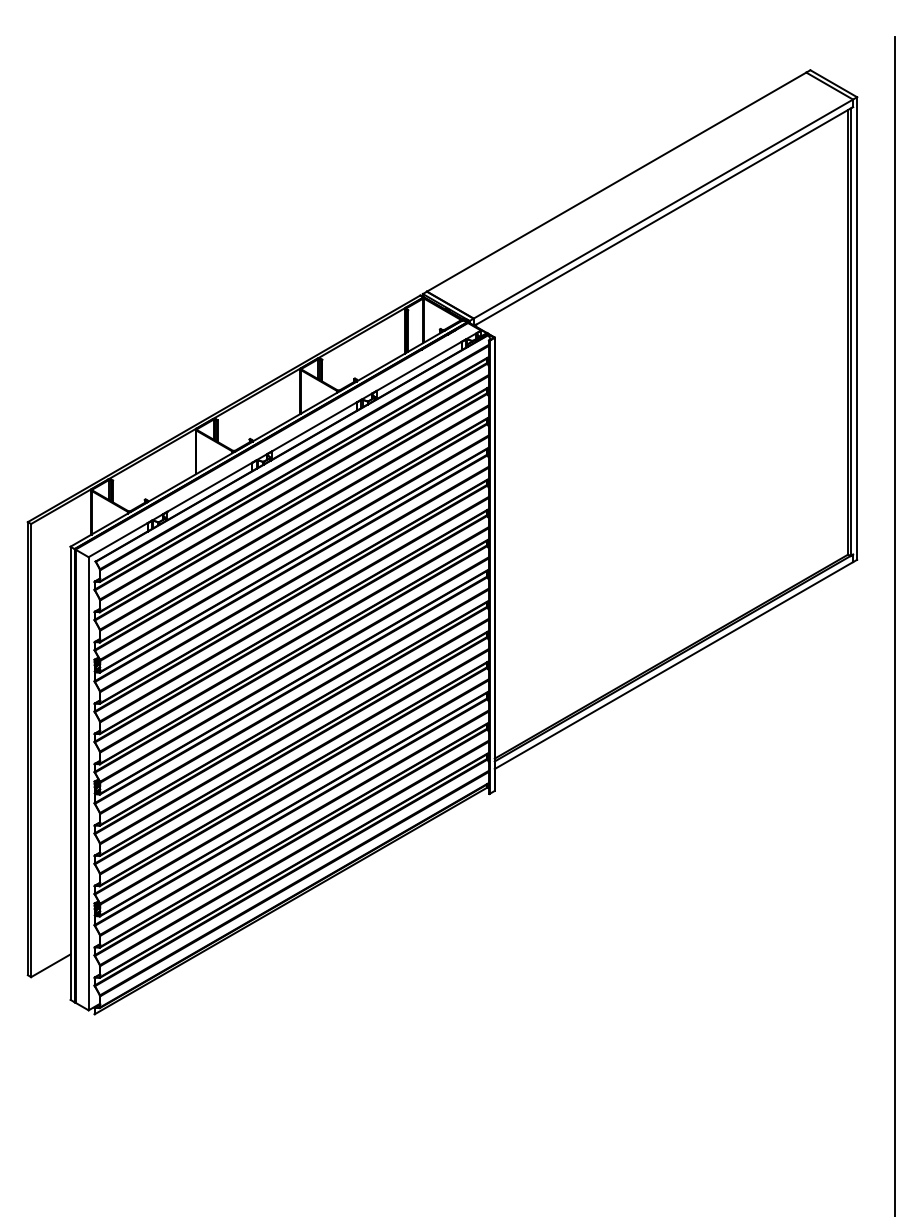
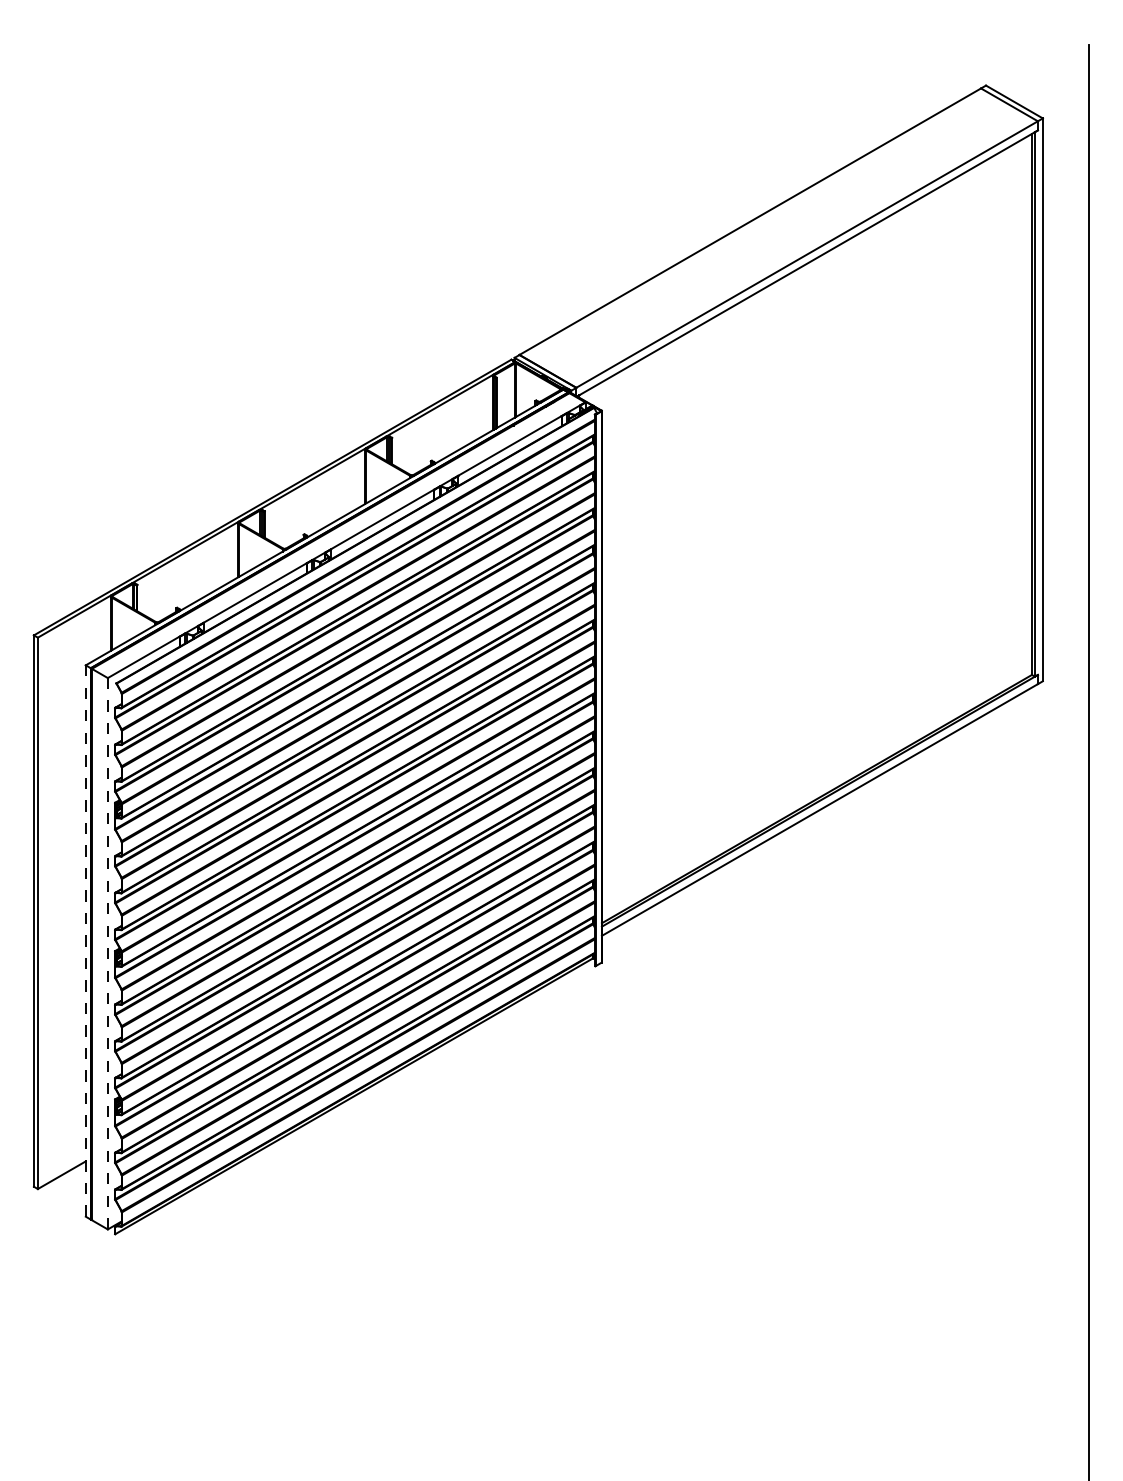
line: (70, 773) -> (85, 941), solid -> dashed
line: (88, 783) -> (107, 953), solid -> dashed

